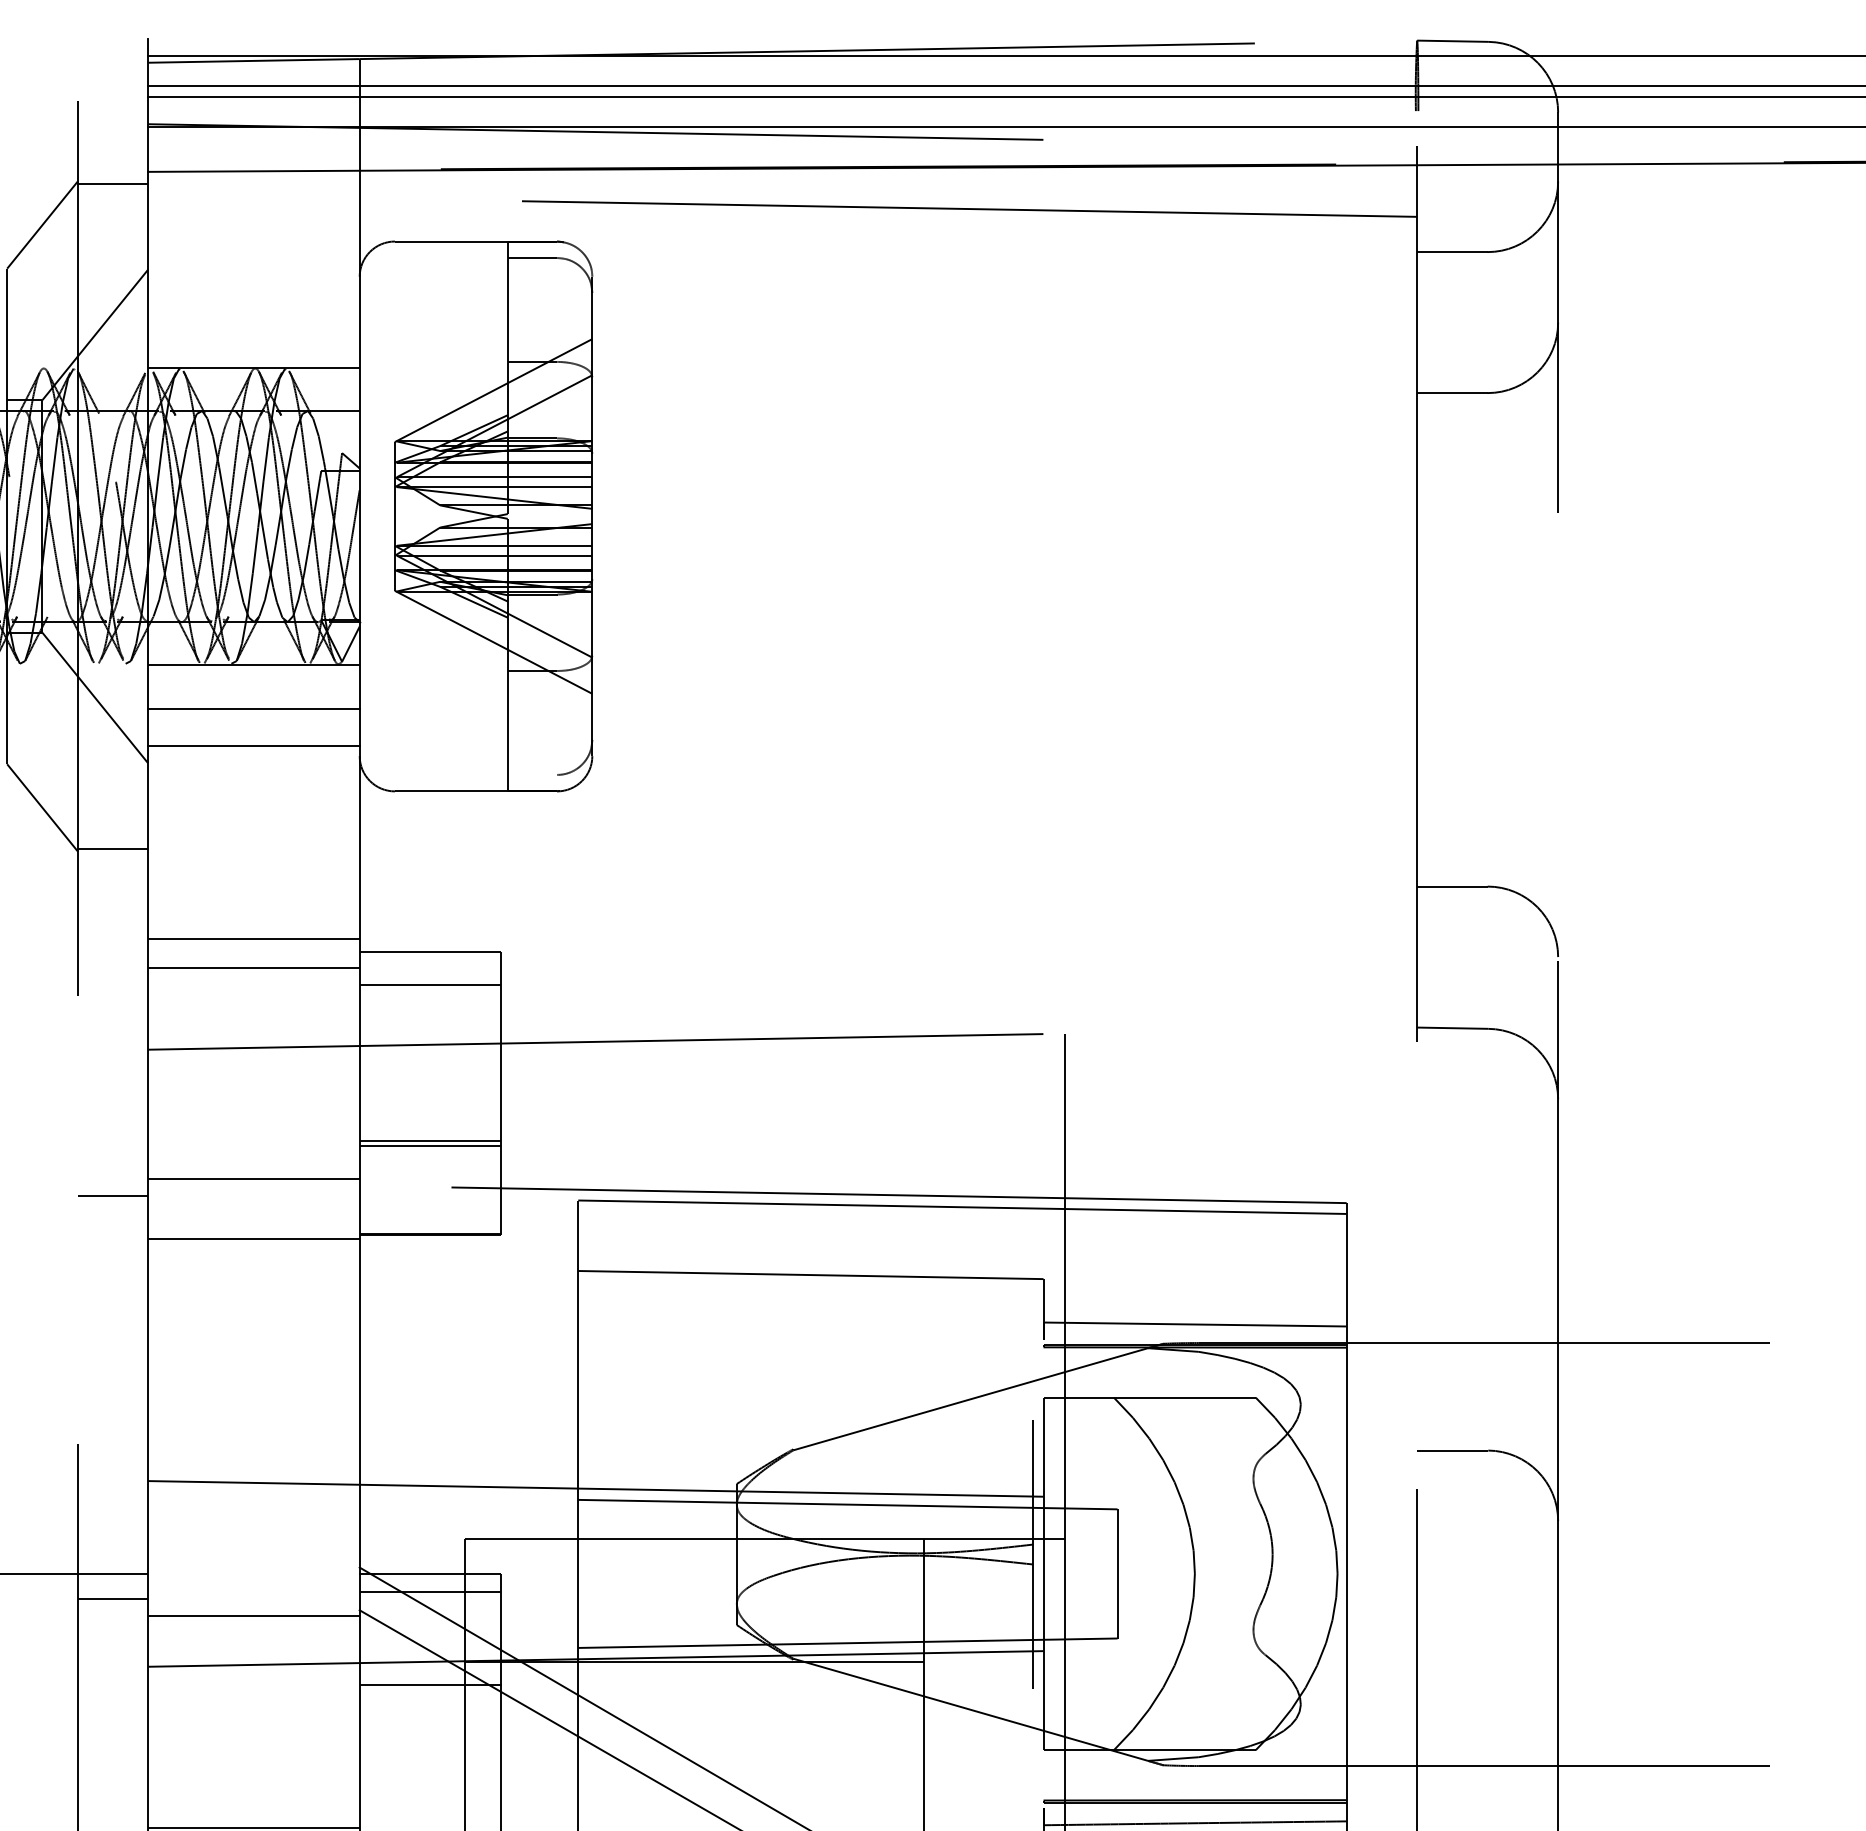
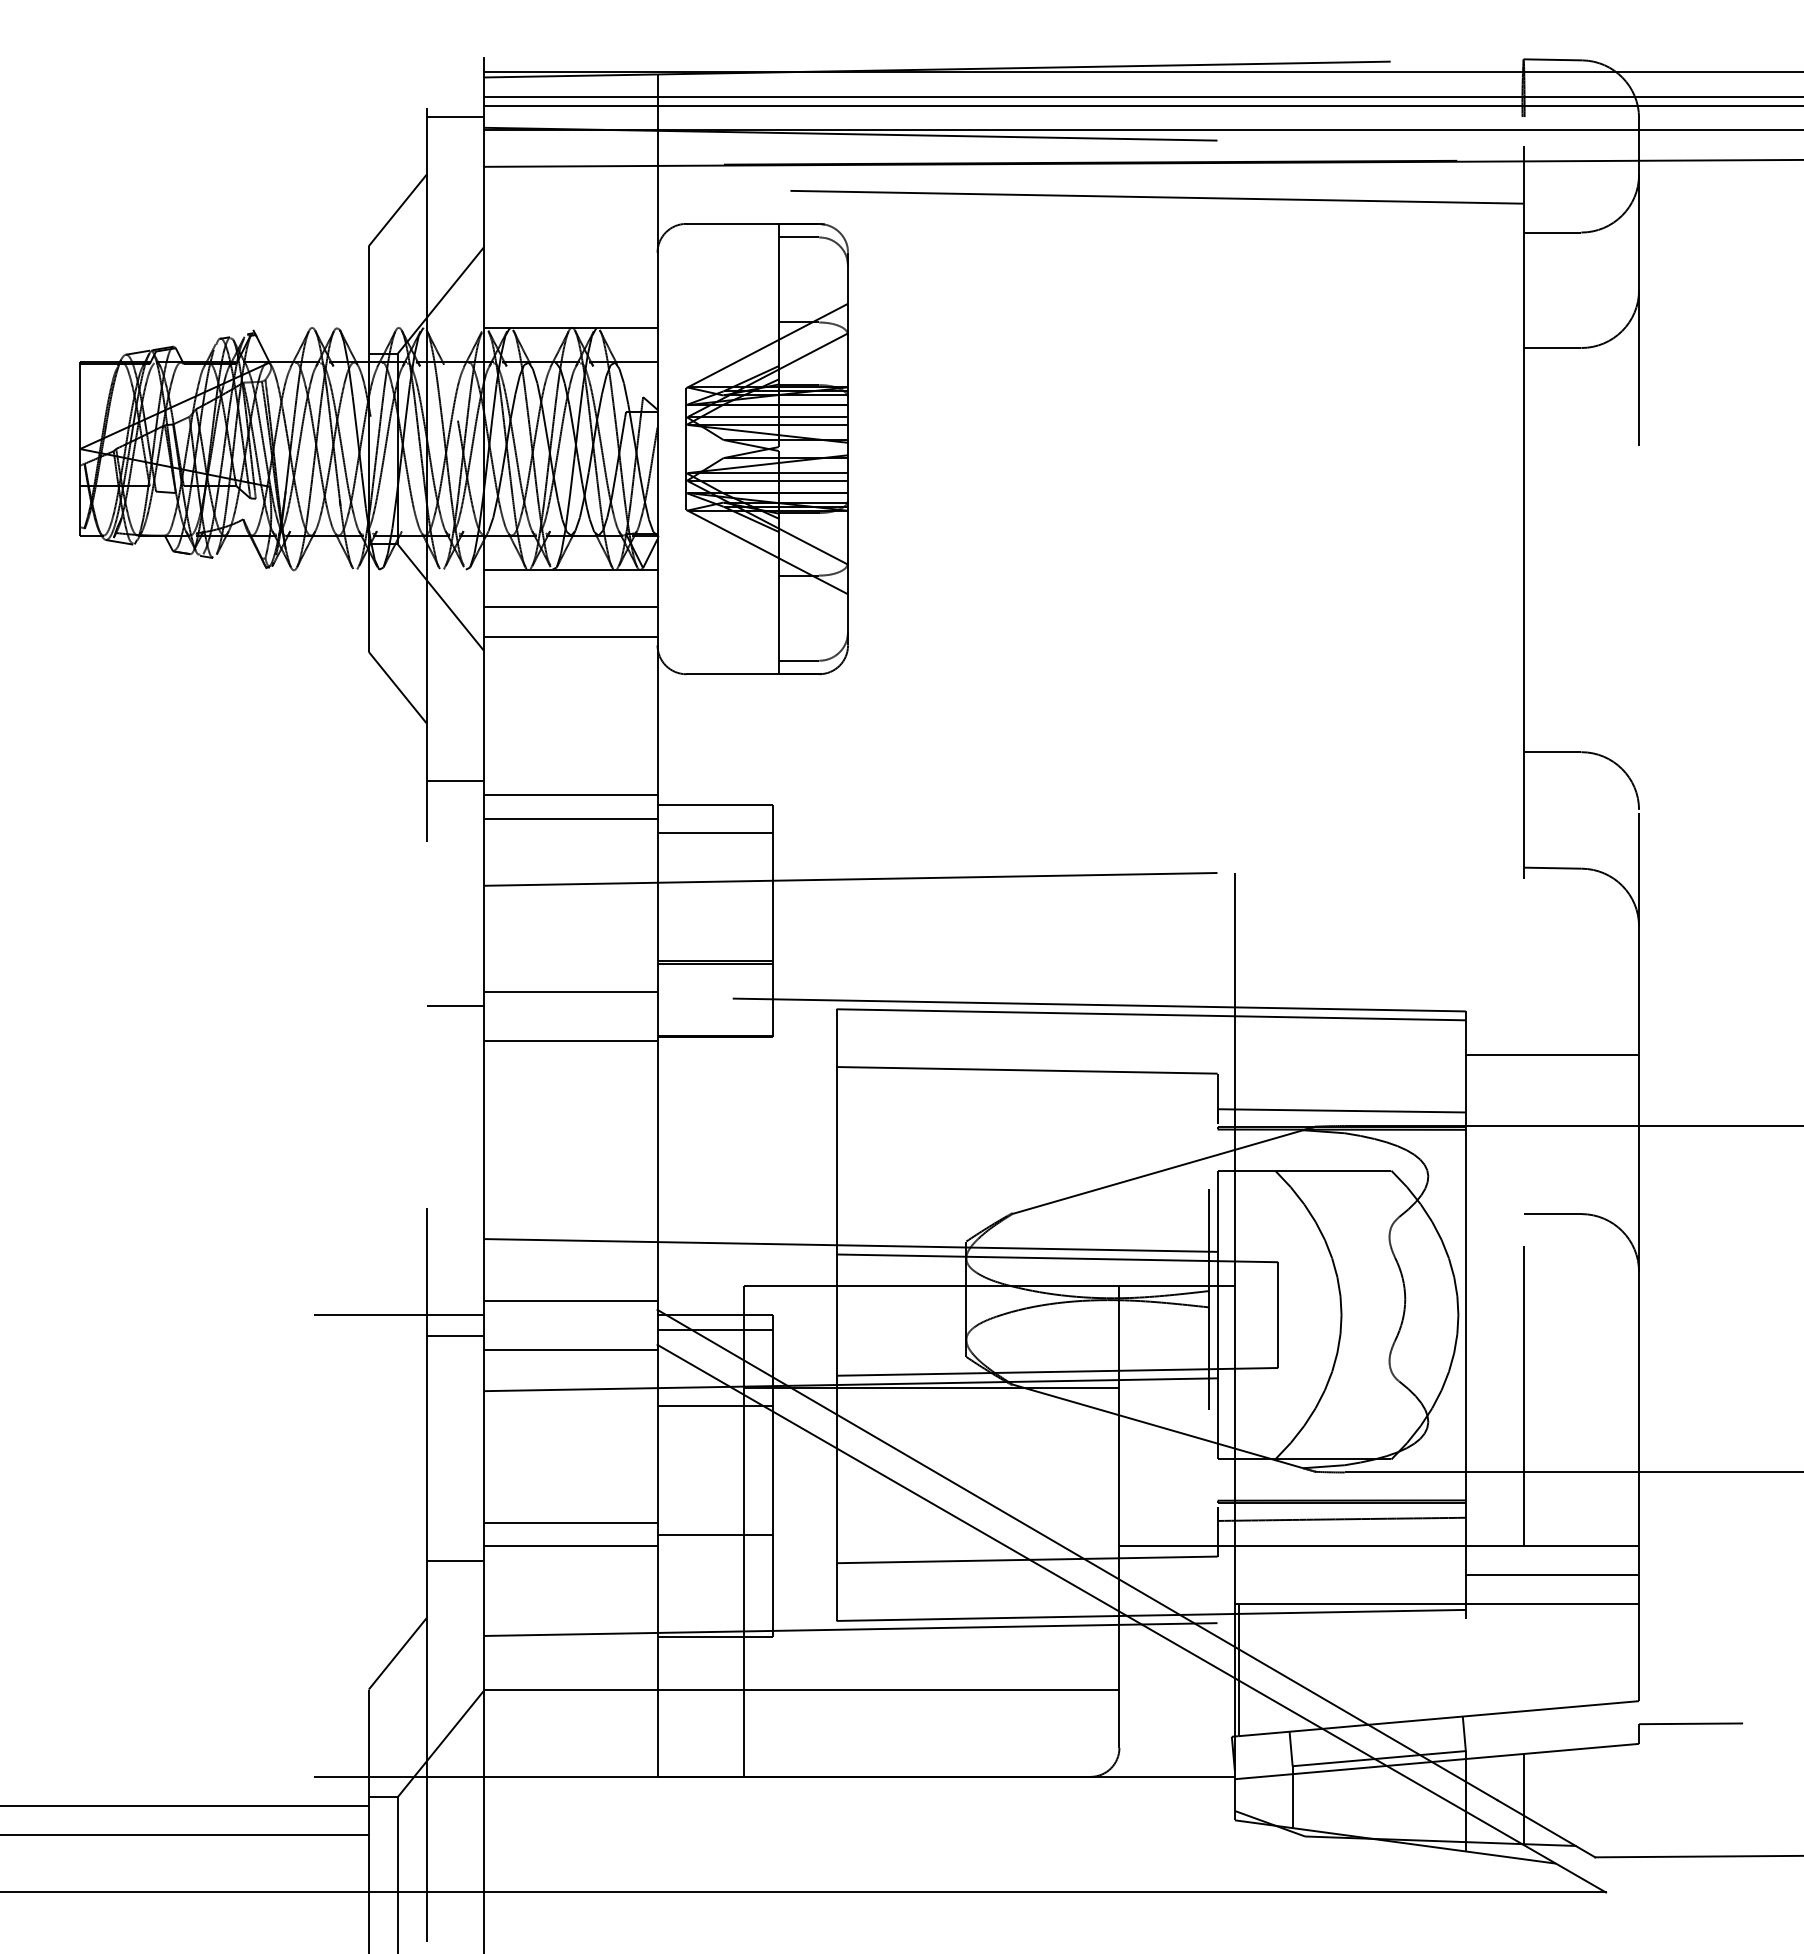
line: (113, 184) -> (455, 117), moved
line: (531, 774) -> (798, 660), added
line: (113, 849) -> (455, 781), moved
line: (1452, 1256) -> (1552, 1055), added
line: (253, 1556) -> (570, 1300), added

